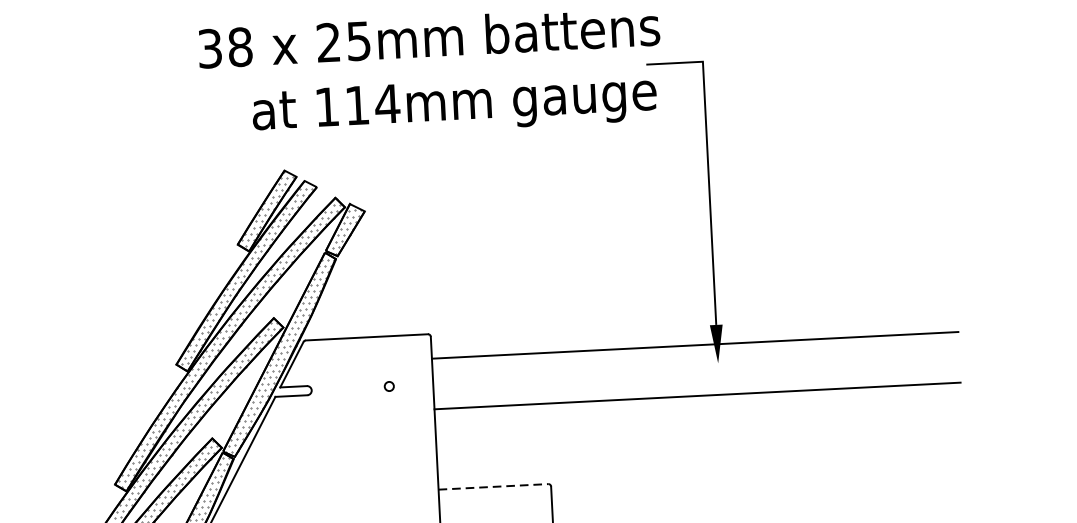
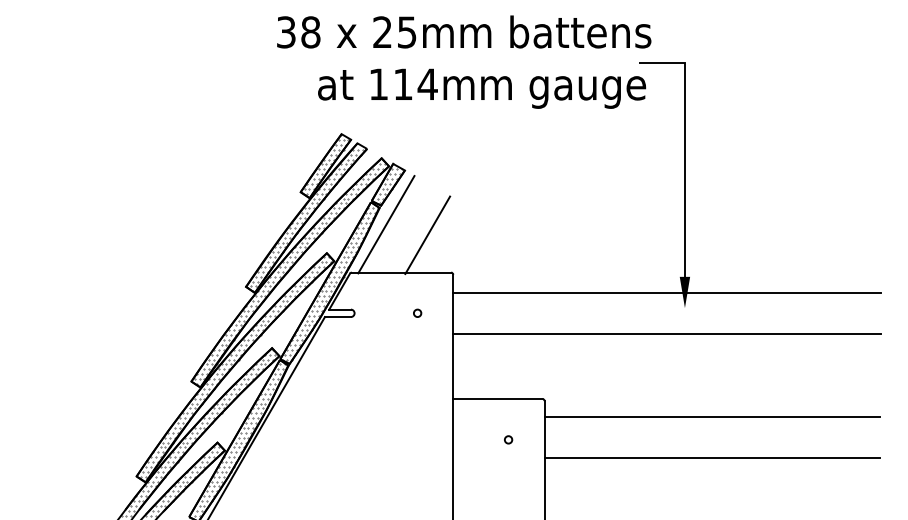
line: (345, 279) -> (386, 224), added
line: (396, 290) -> (427, 235), added
line: (493, 486) -> (497, 398), dashed -> solid
line: (758, 495) -> (712, 416), added

